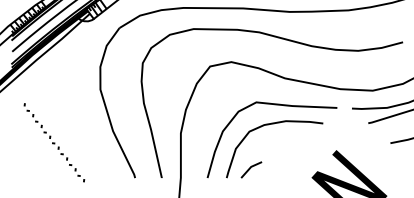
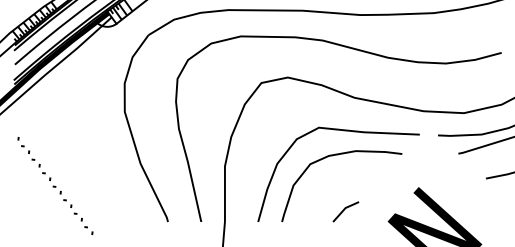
part: (54, 142) -> (55, 185), moved
line: (250, 168) -> (344, 210), moved

